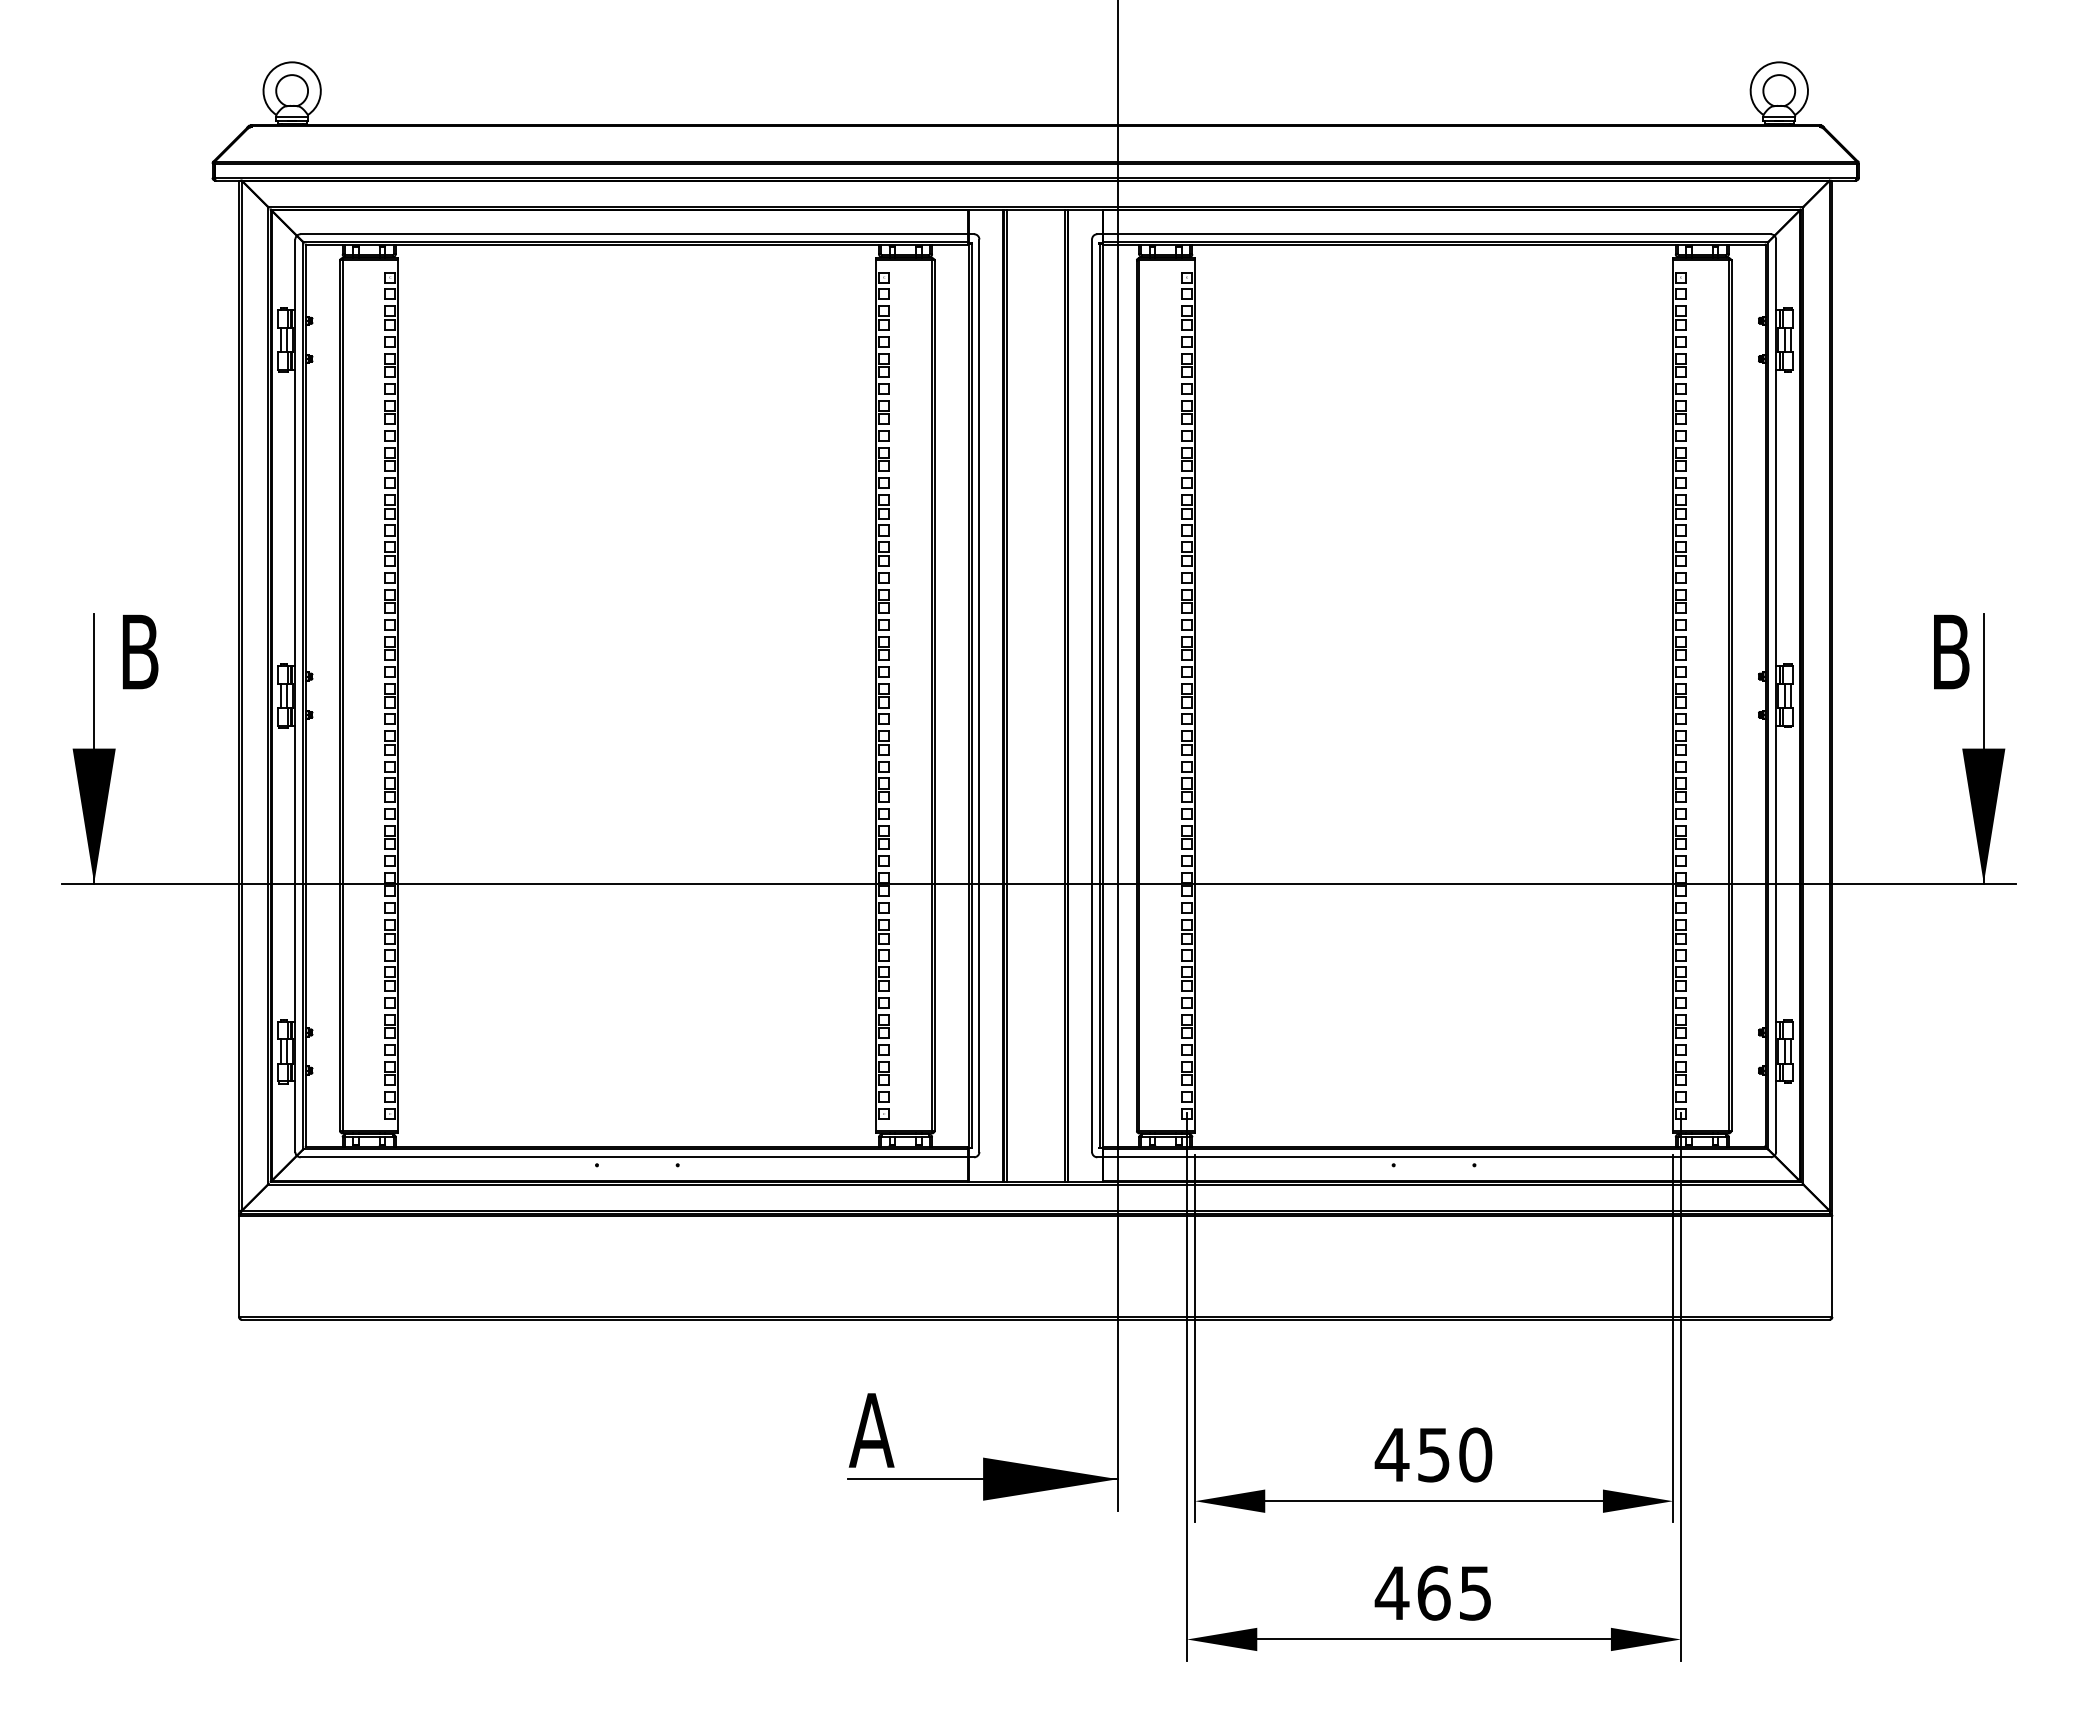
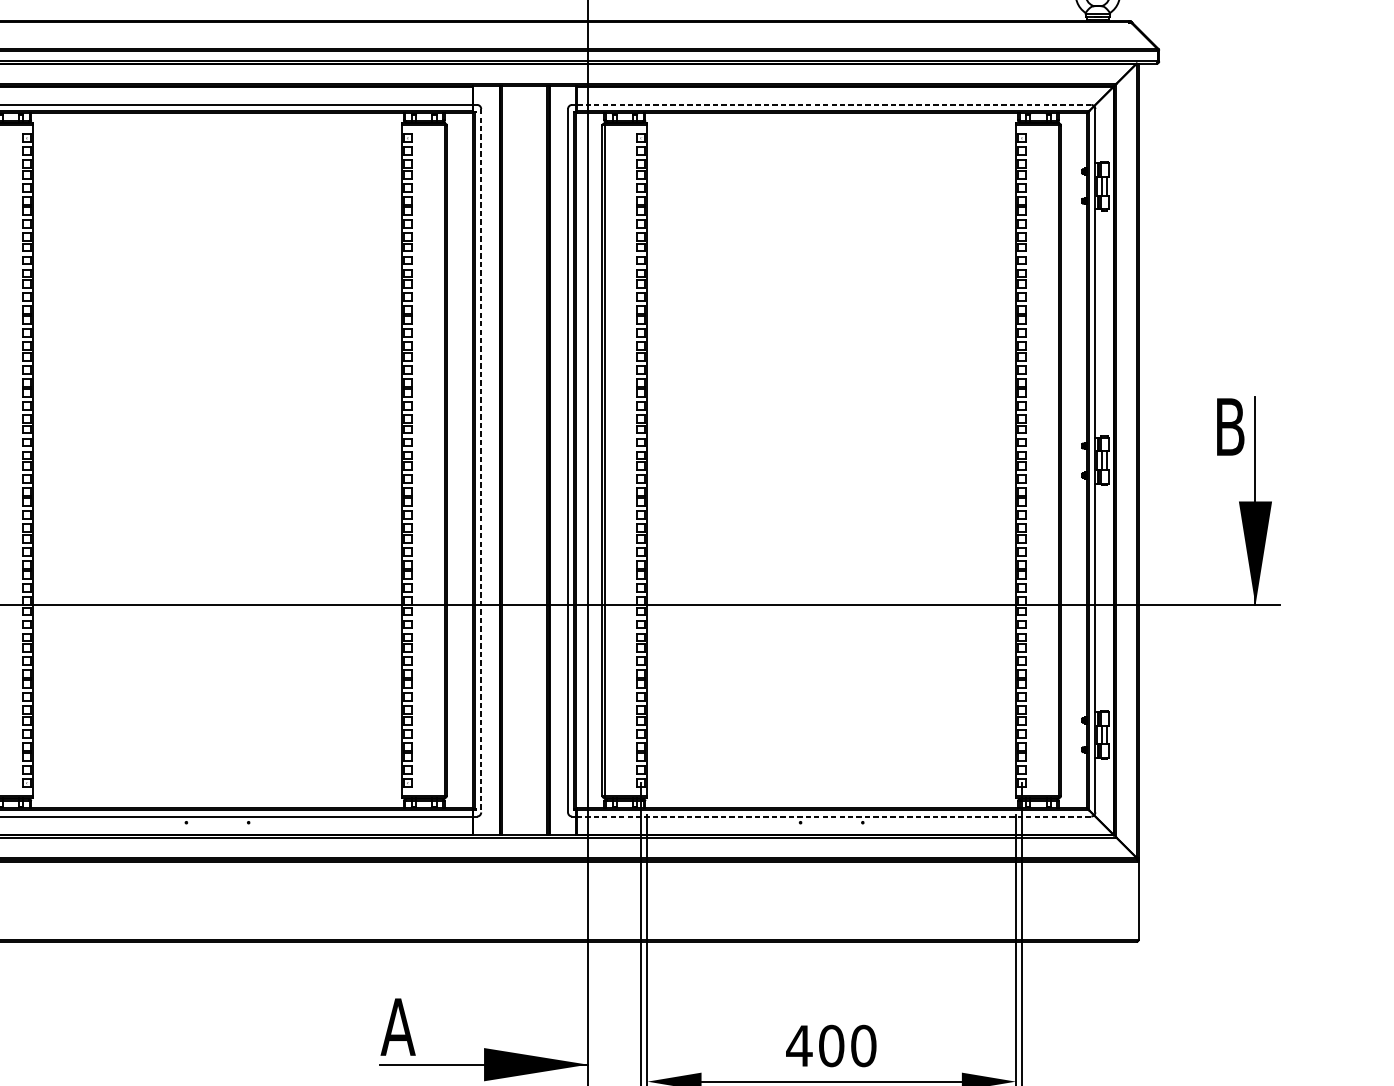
line: (1437, 234) -> (834, 105), solid -> dashed
line: (979, 696) -> (481, 461), solid -> dashed
line: (1437, 1157) -> (834, 816), solid -> dashed
text: (1433, 1454) -> (831, 1045), 450 -> 400

